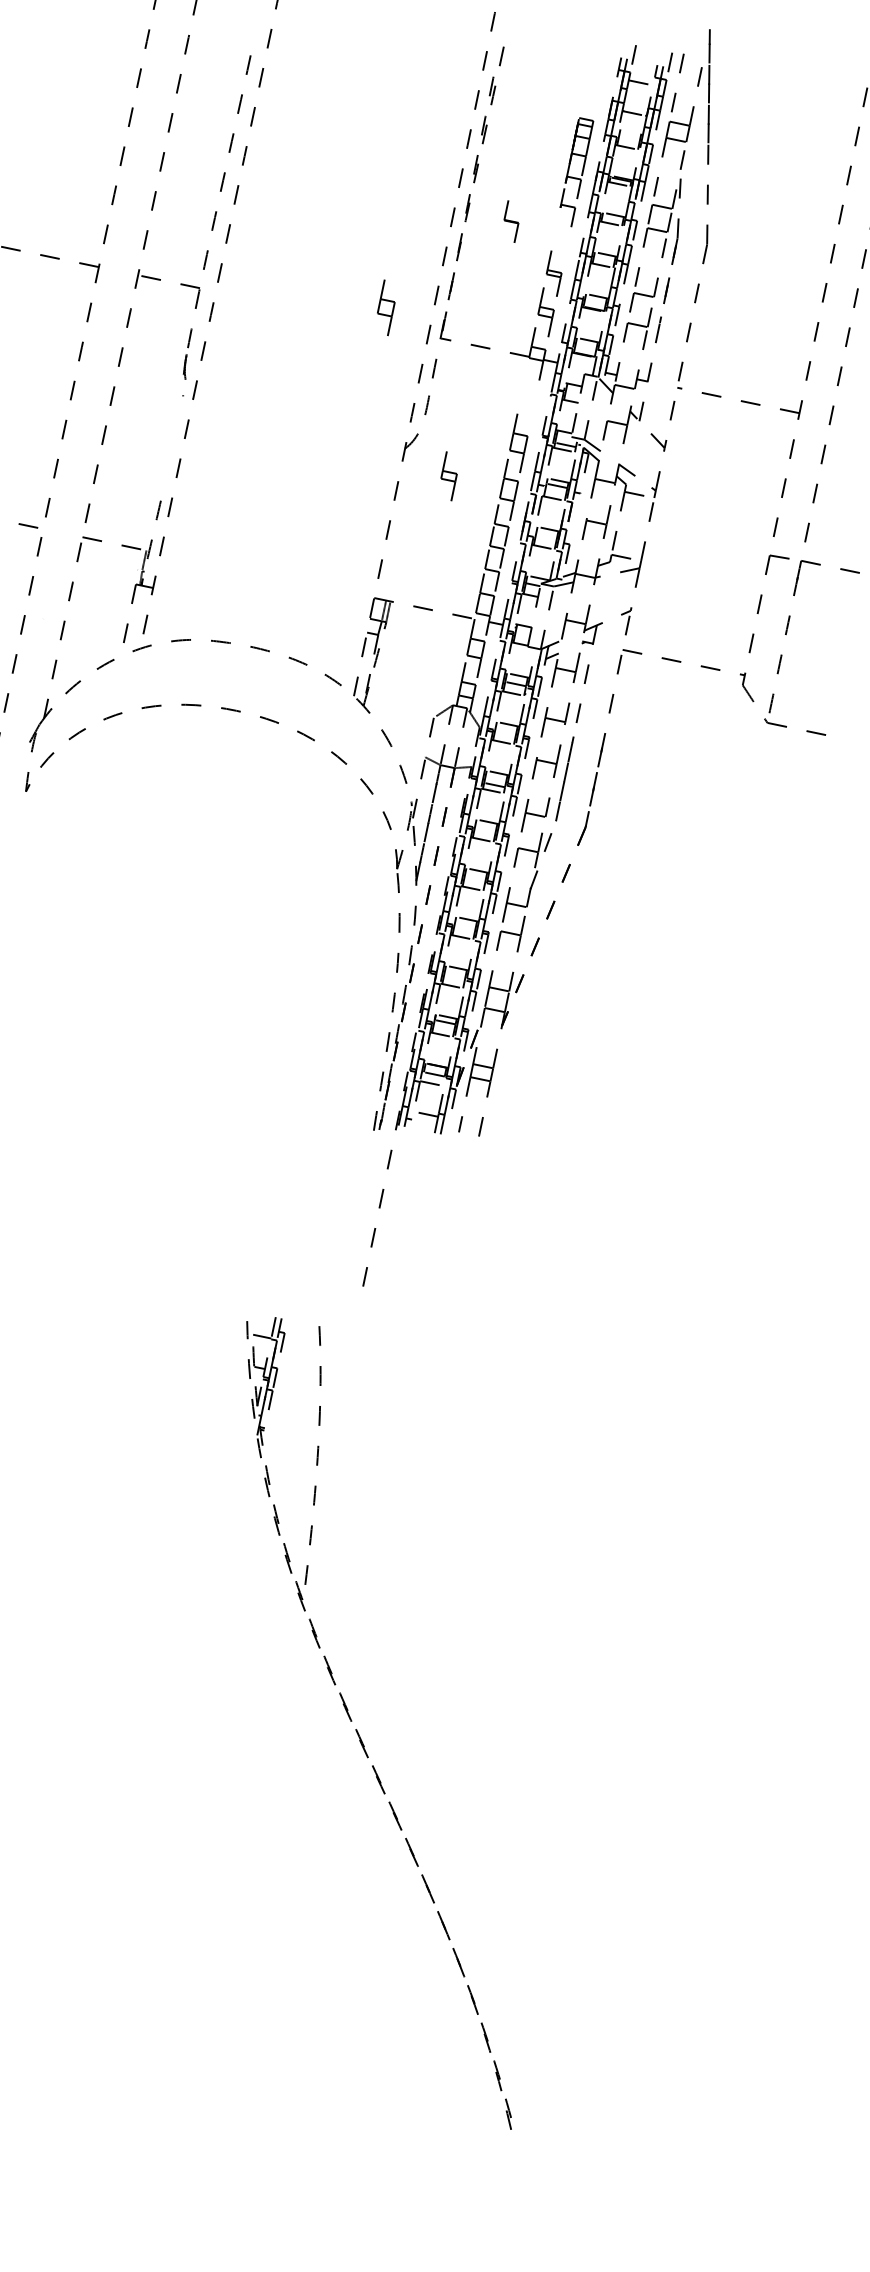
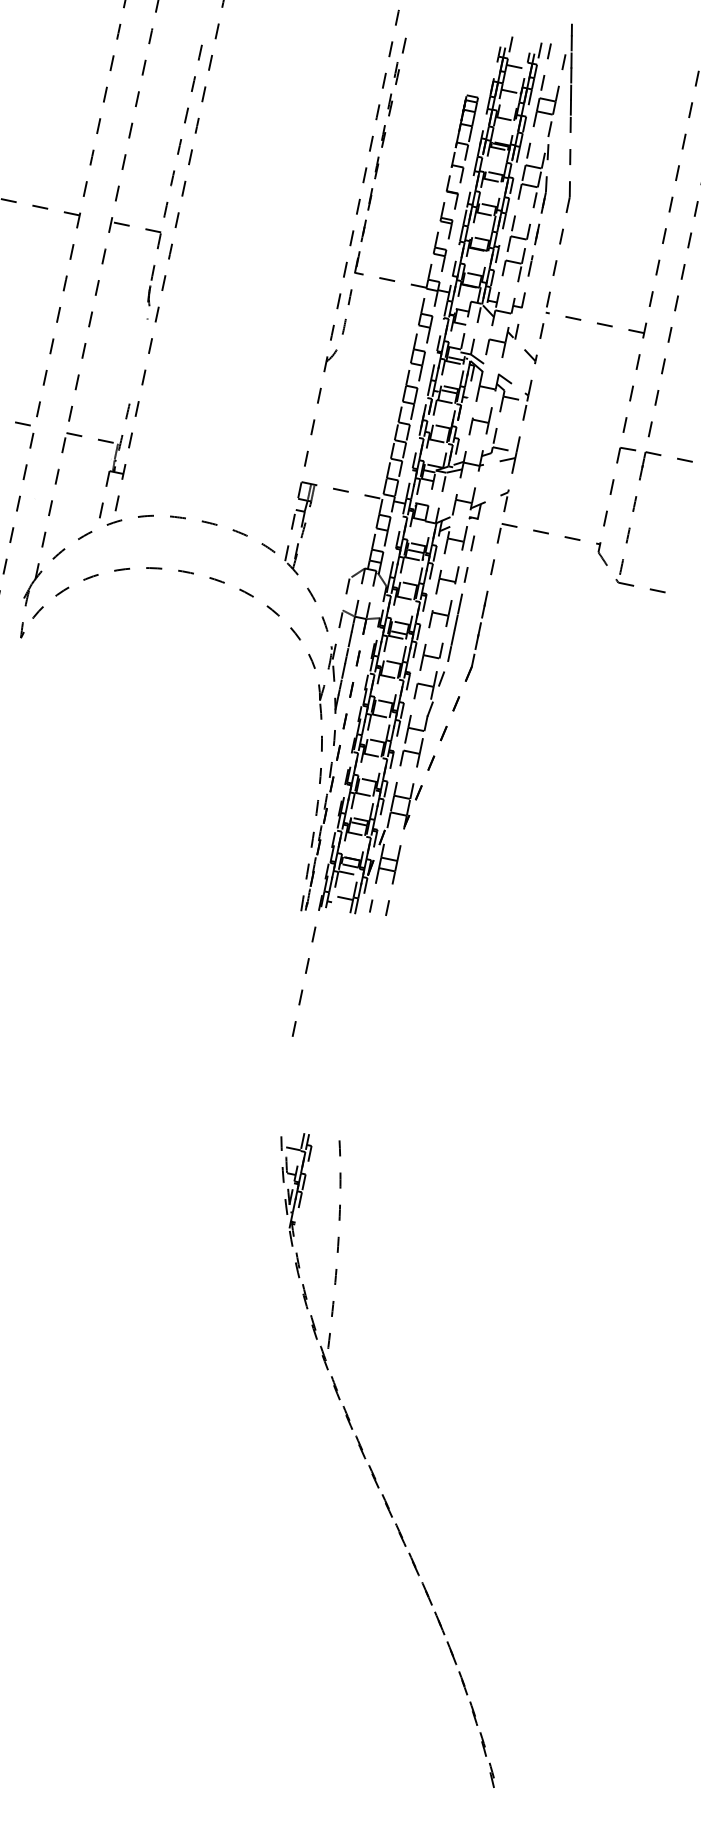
part: (511, 221) -> (452, 192), moved
part: (386, 307) -> (425, 320), moved
part: (448, 476) -> (361, 384), removed
part: (357, 1729) -> (370, 1465), moved

